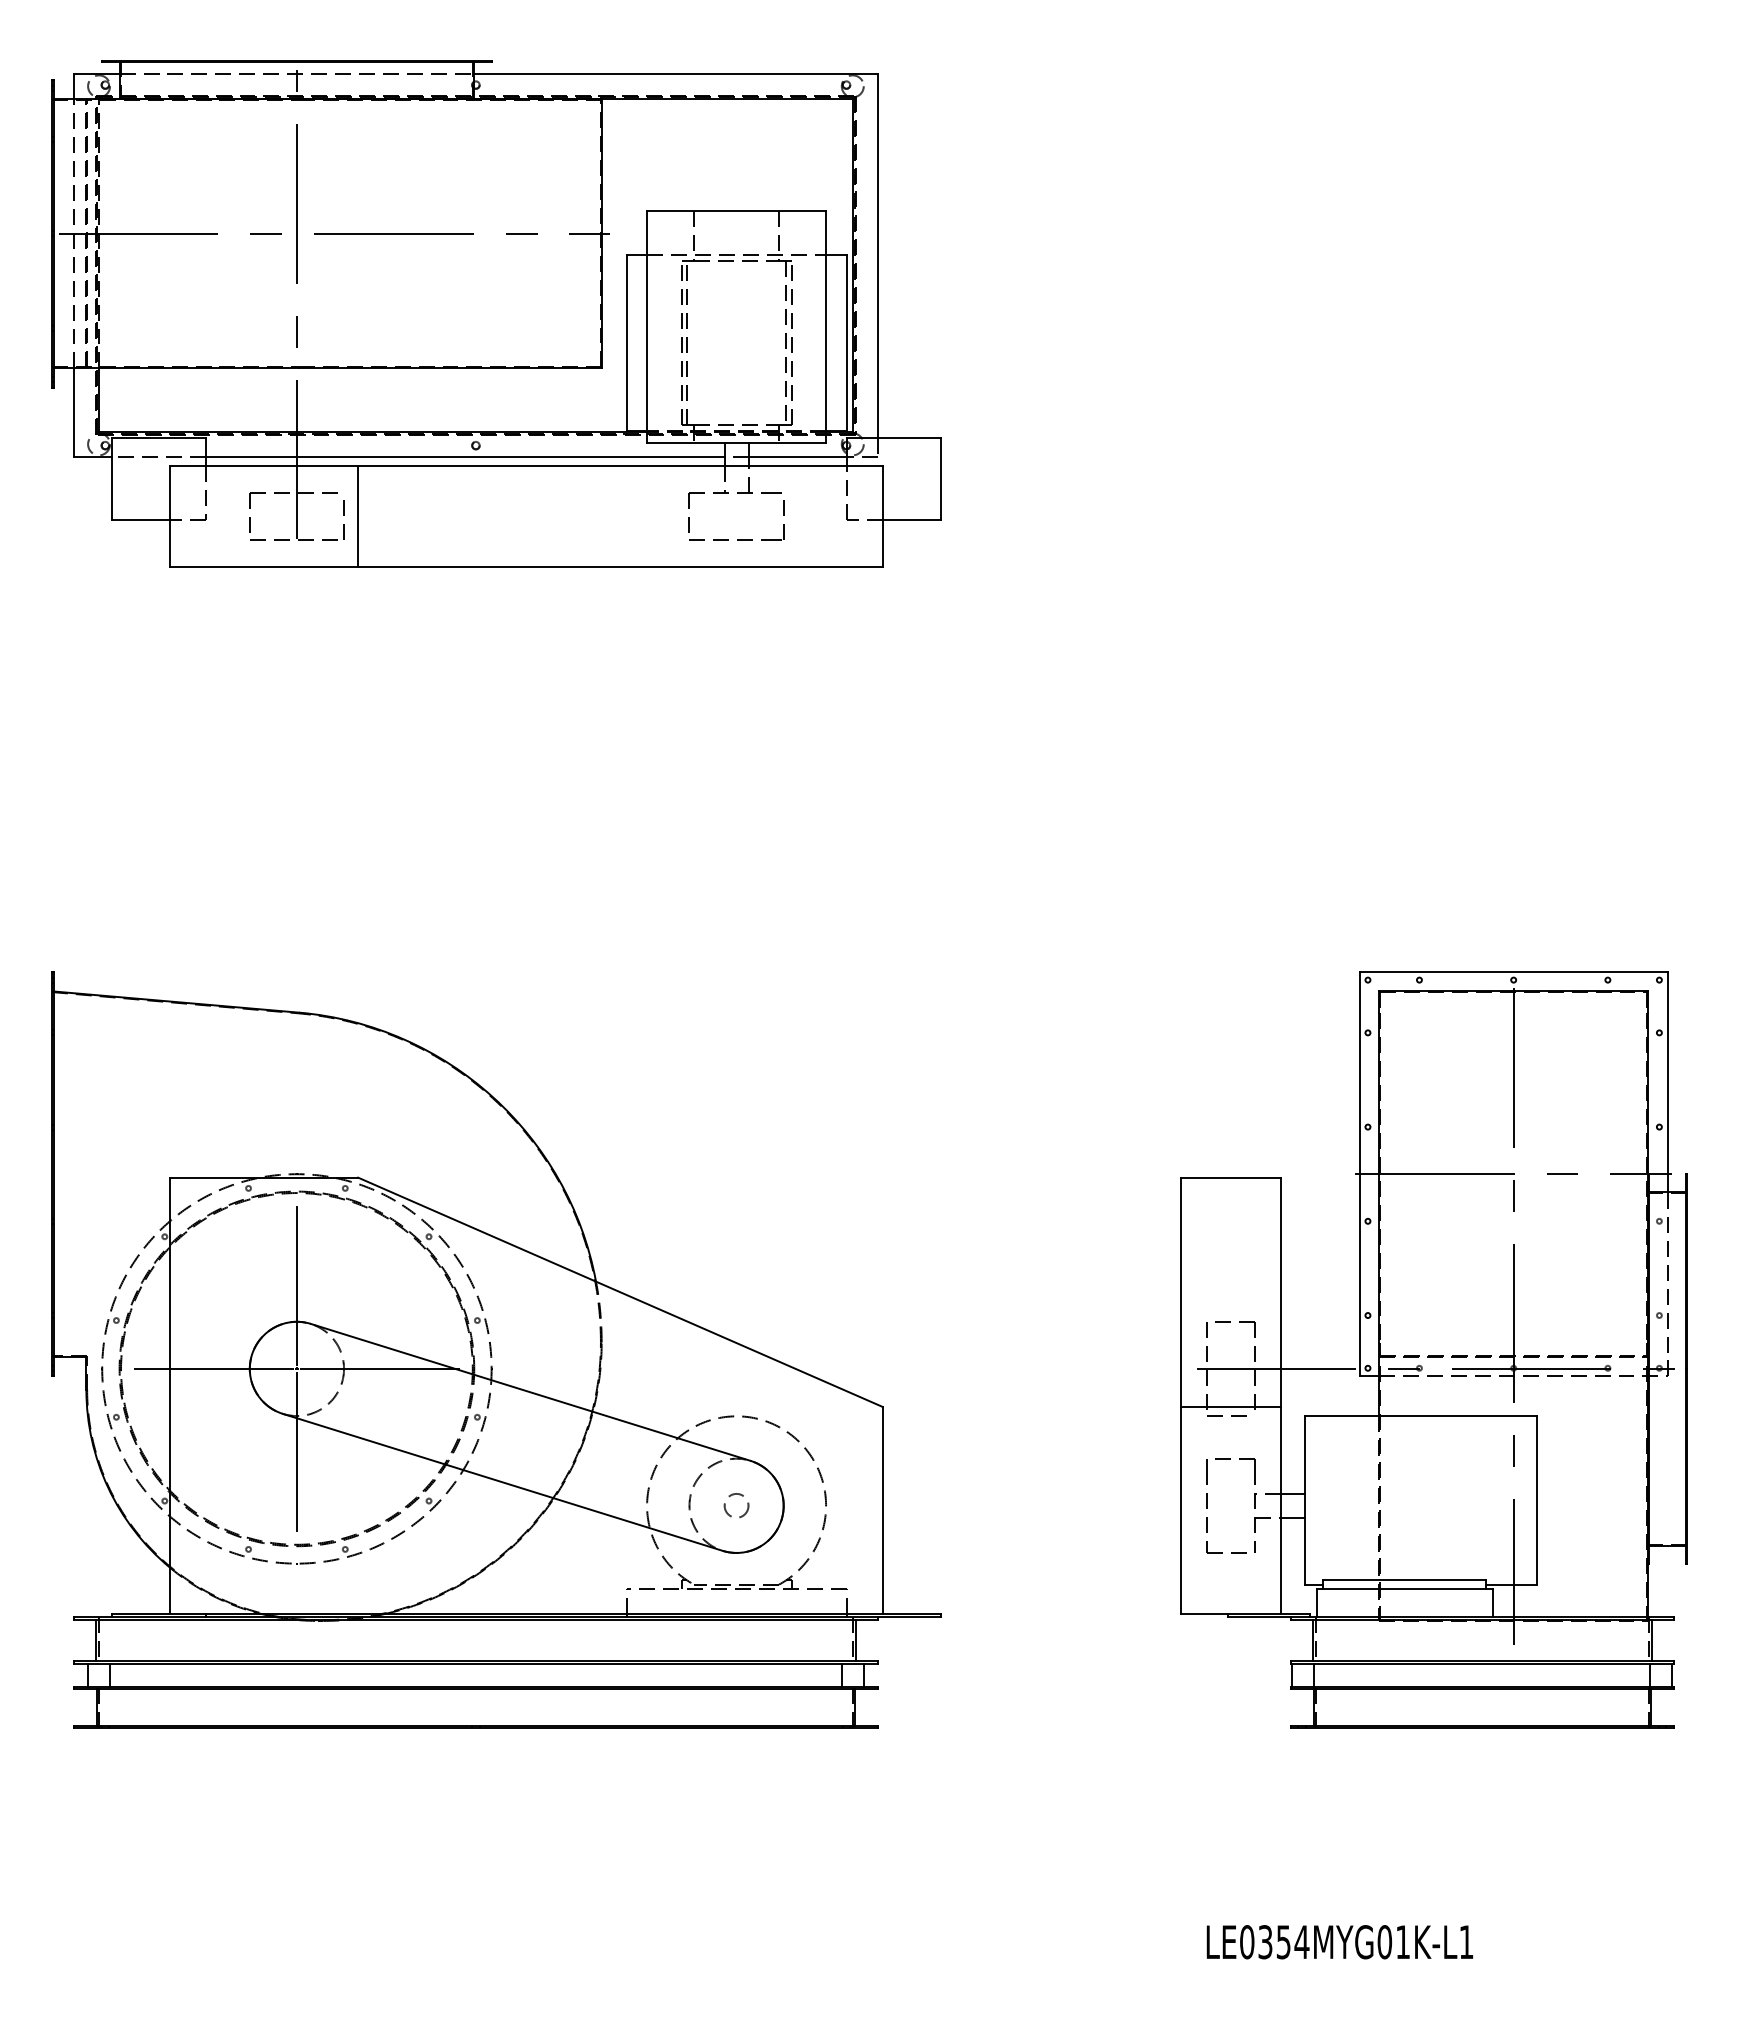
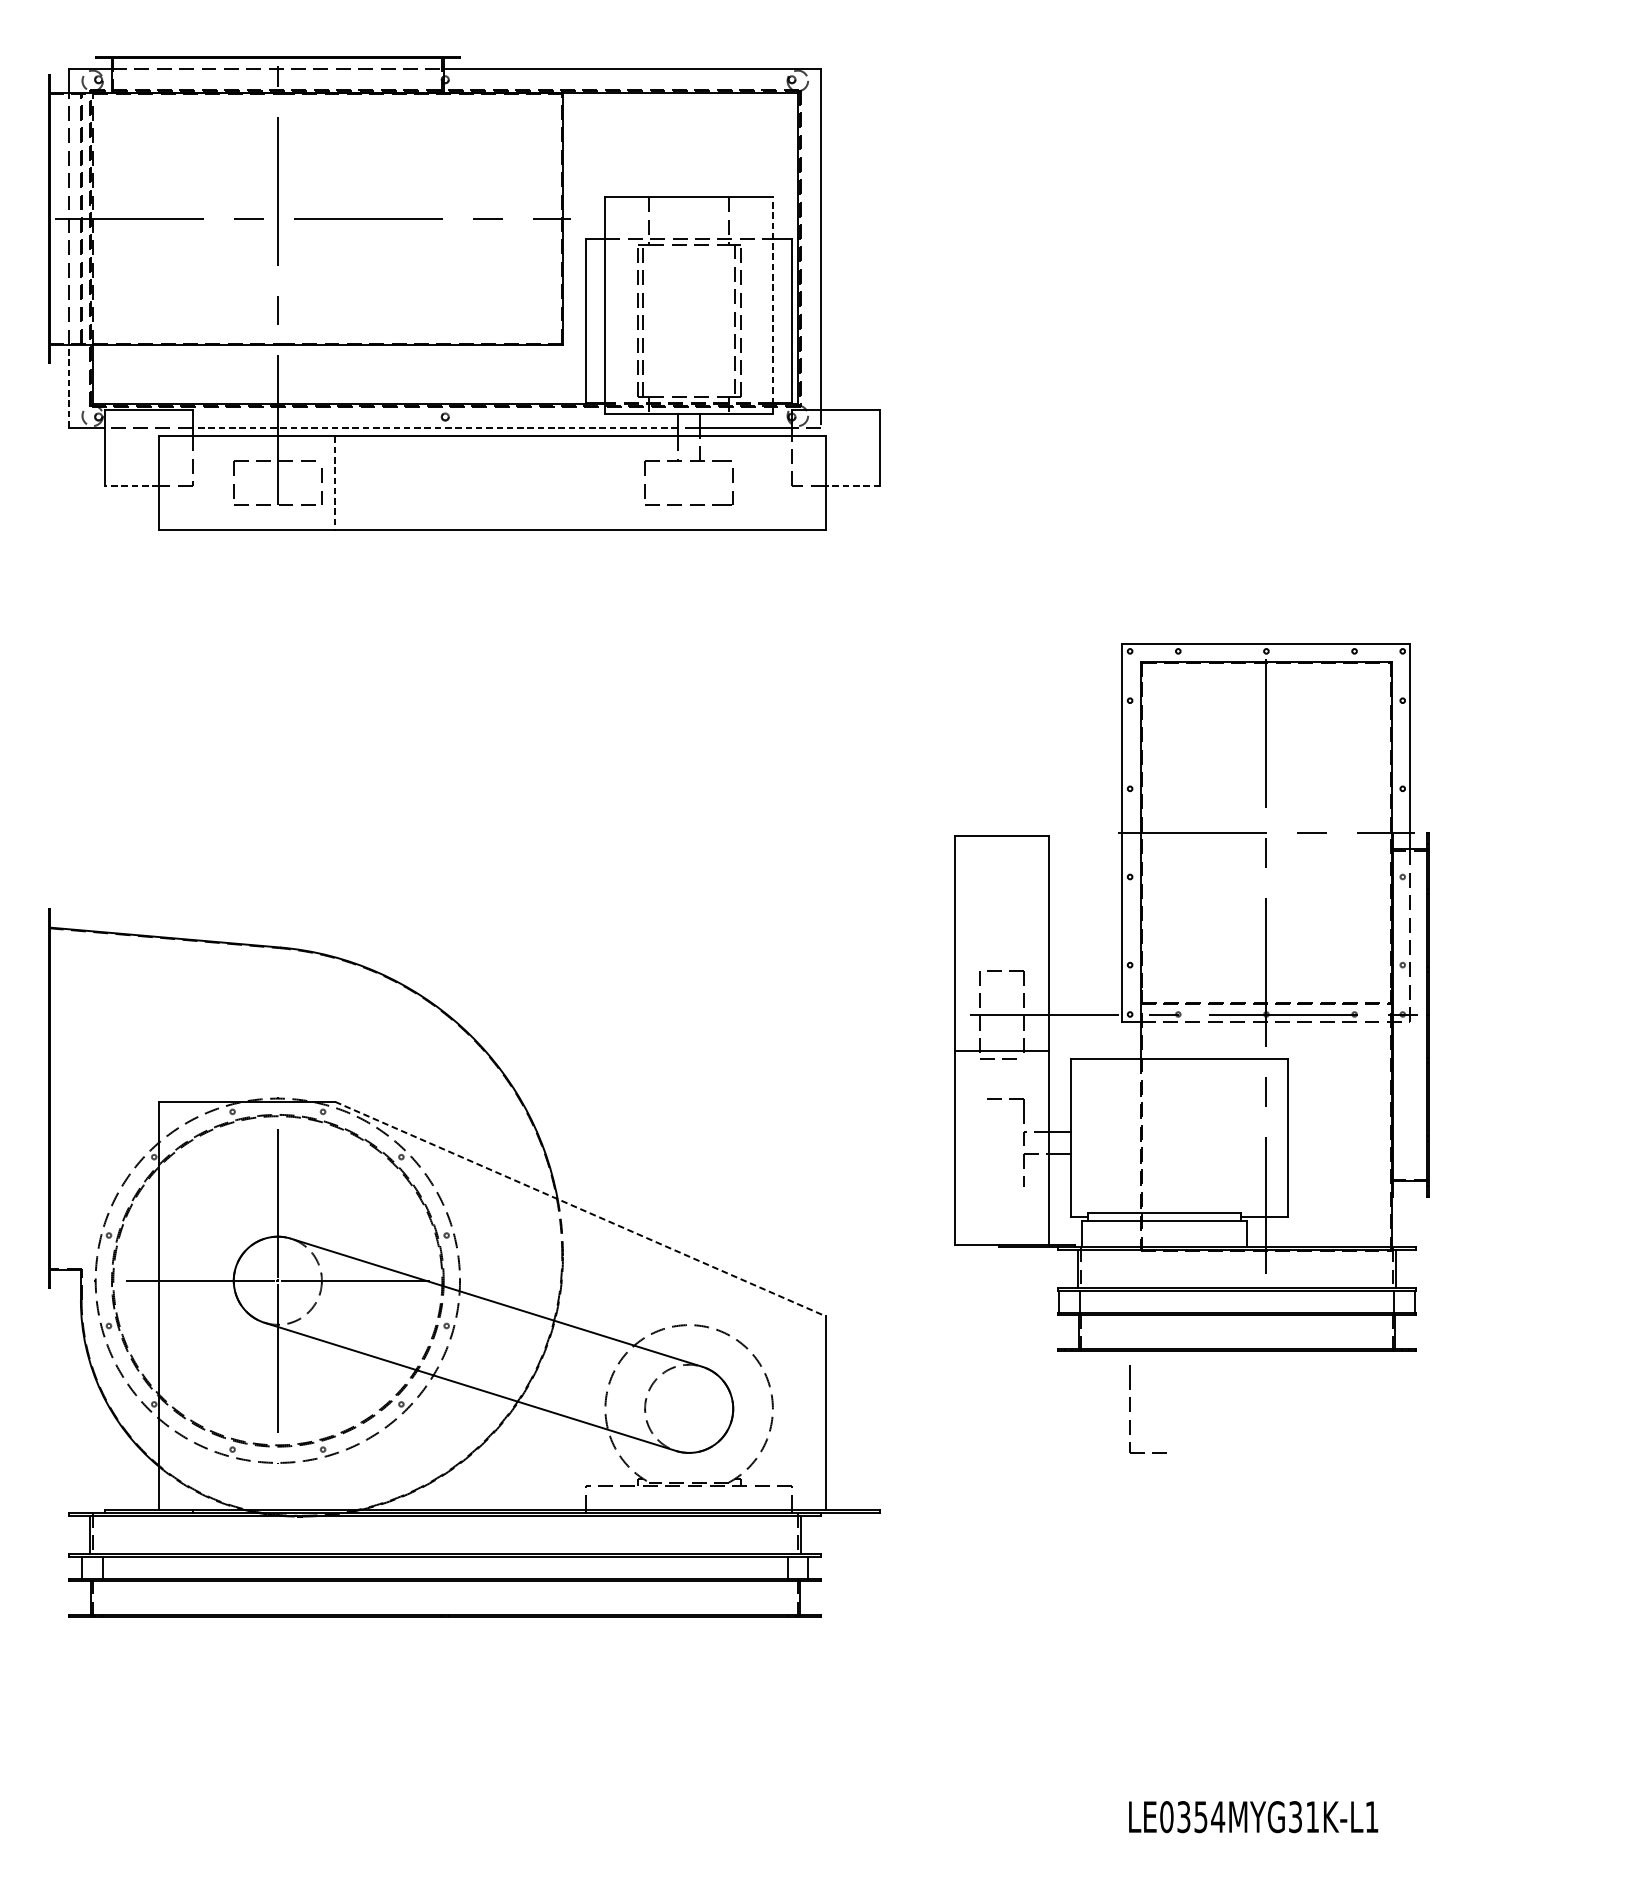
line: (826, 326) -> (773, 305), solid -> dashed
line: (73, 412) -> (68, 386), solid -> dashed
line: (464, 456) -> (434, 427), solid -> dashed
line: (358, 517) -> (335, 484), solid -> dashed
line: (140, 519) -> (131, 486), solid -> dashed
line: (911, 519) -> (852, 486), solid -> dashed
line: (620, 1292) -> (580, 1209), solid -> dashed
part: (1433, 1349) -> (1191, 996), moved
circle: (736, 1505) -> (689, 1408), removed
text: (1384, 1942) -> (1295, 1817), LE0354MYG01K-L1 -> LE0354MYG31K-L1

